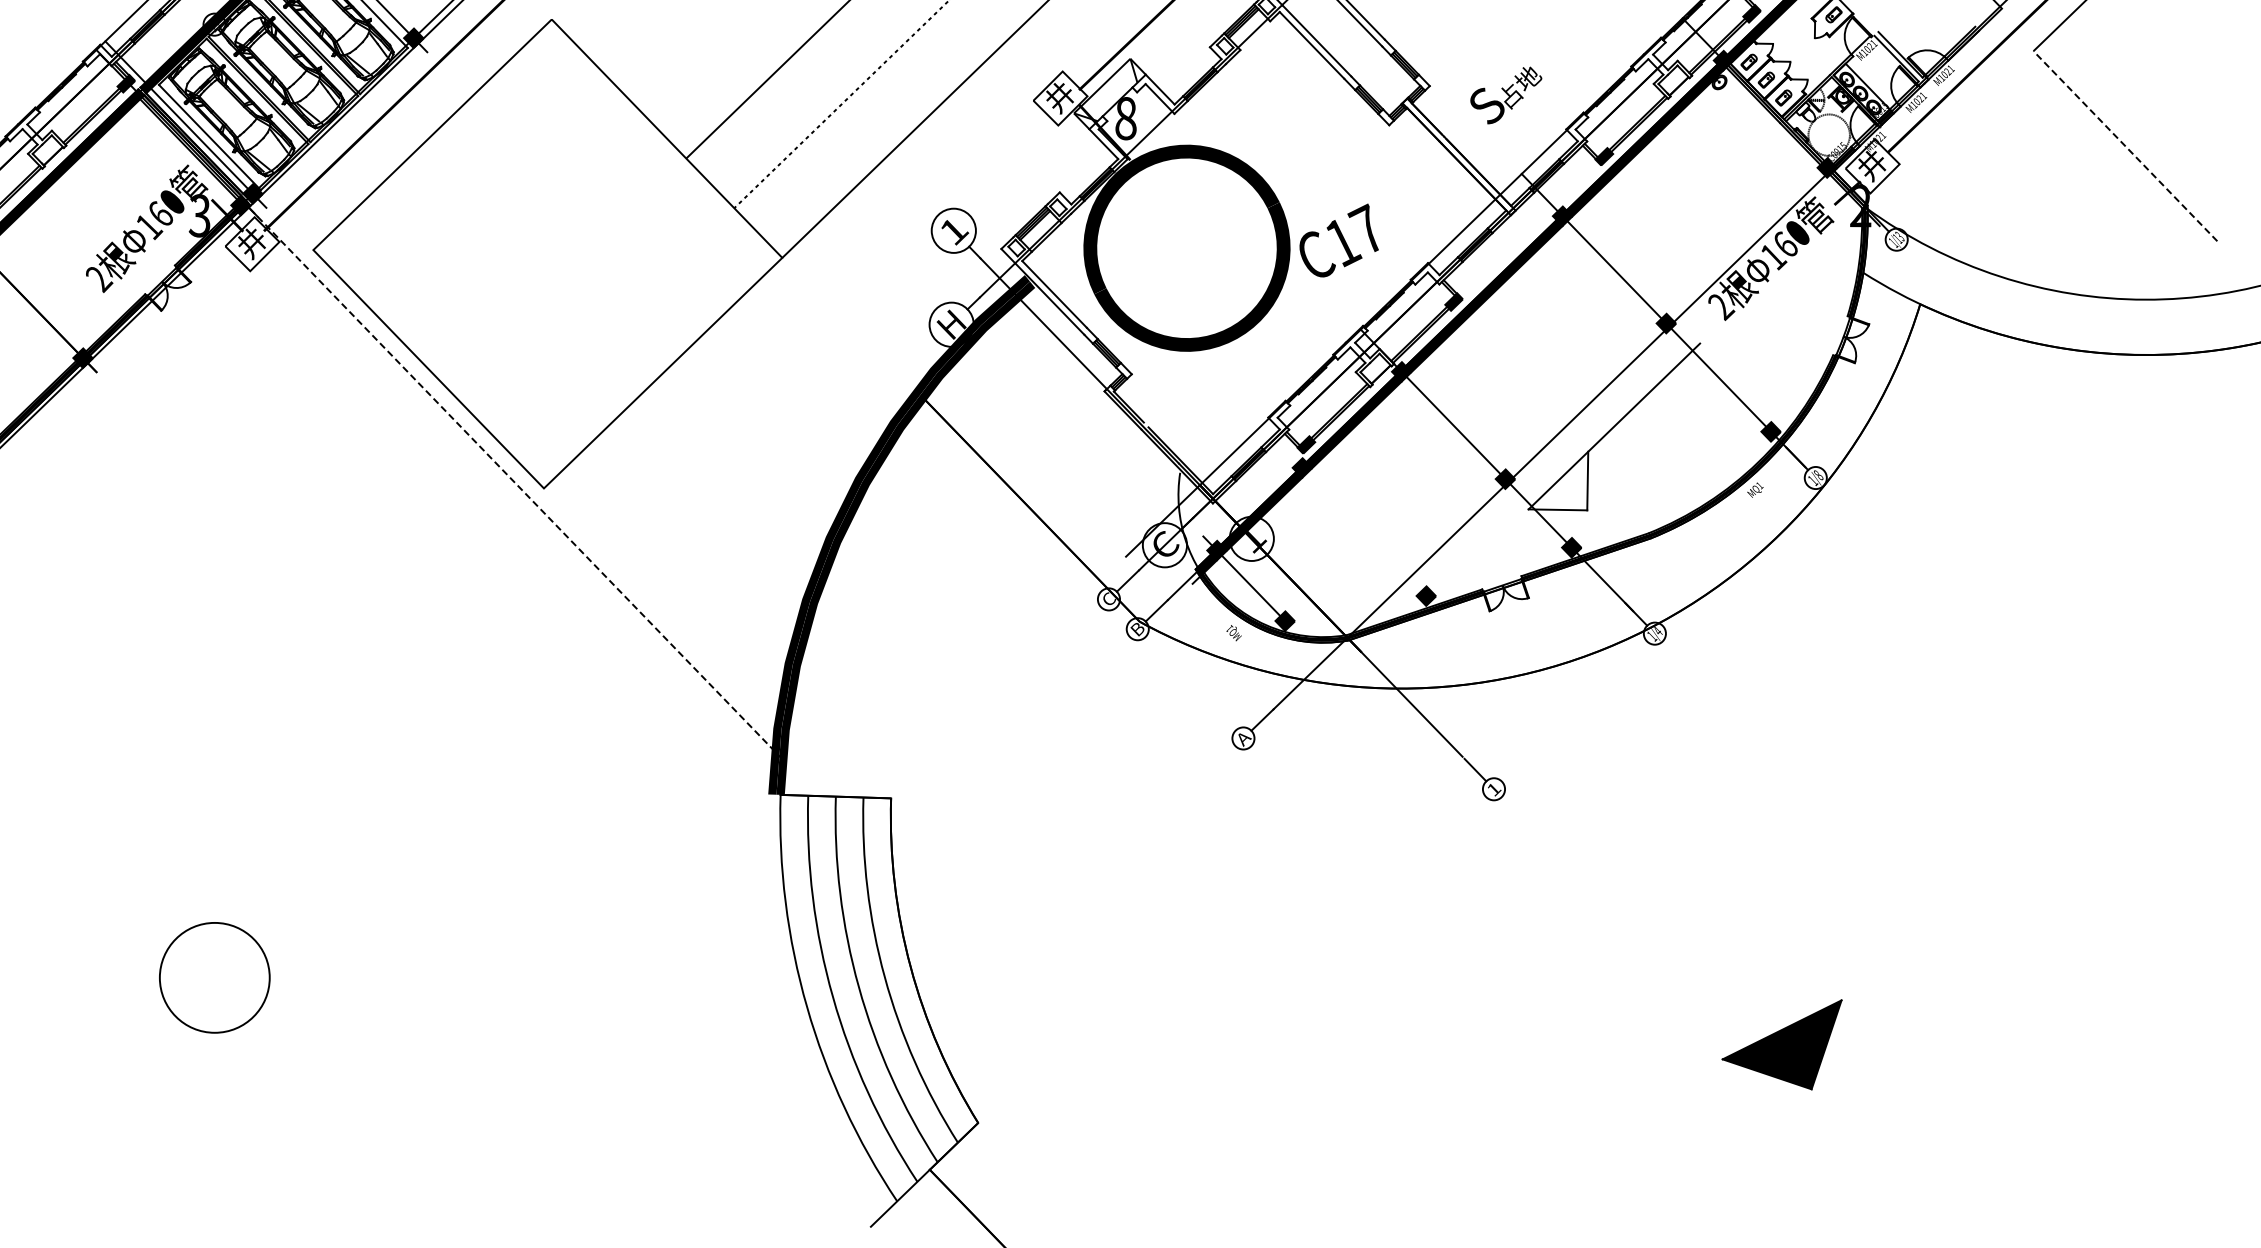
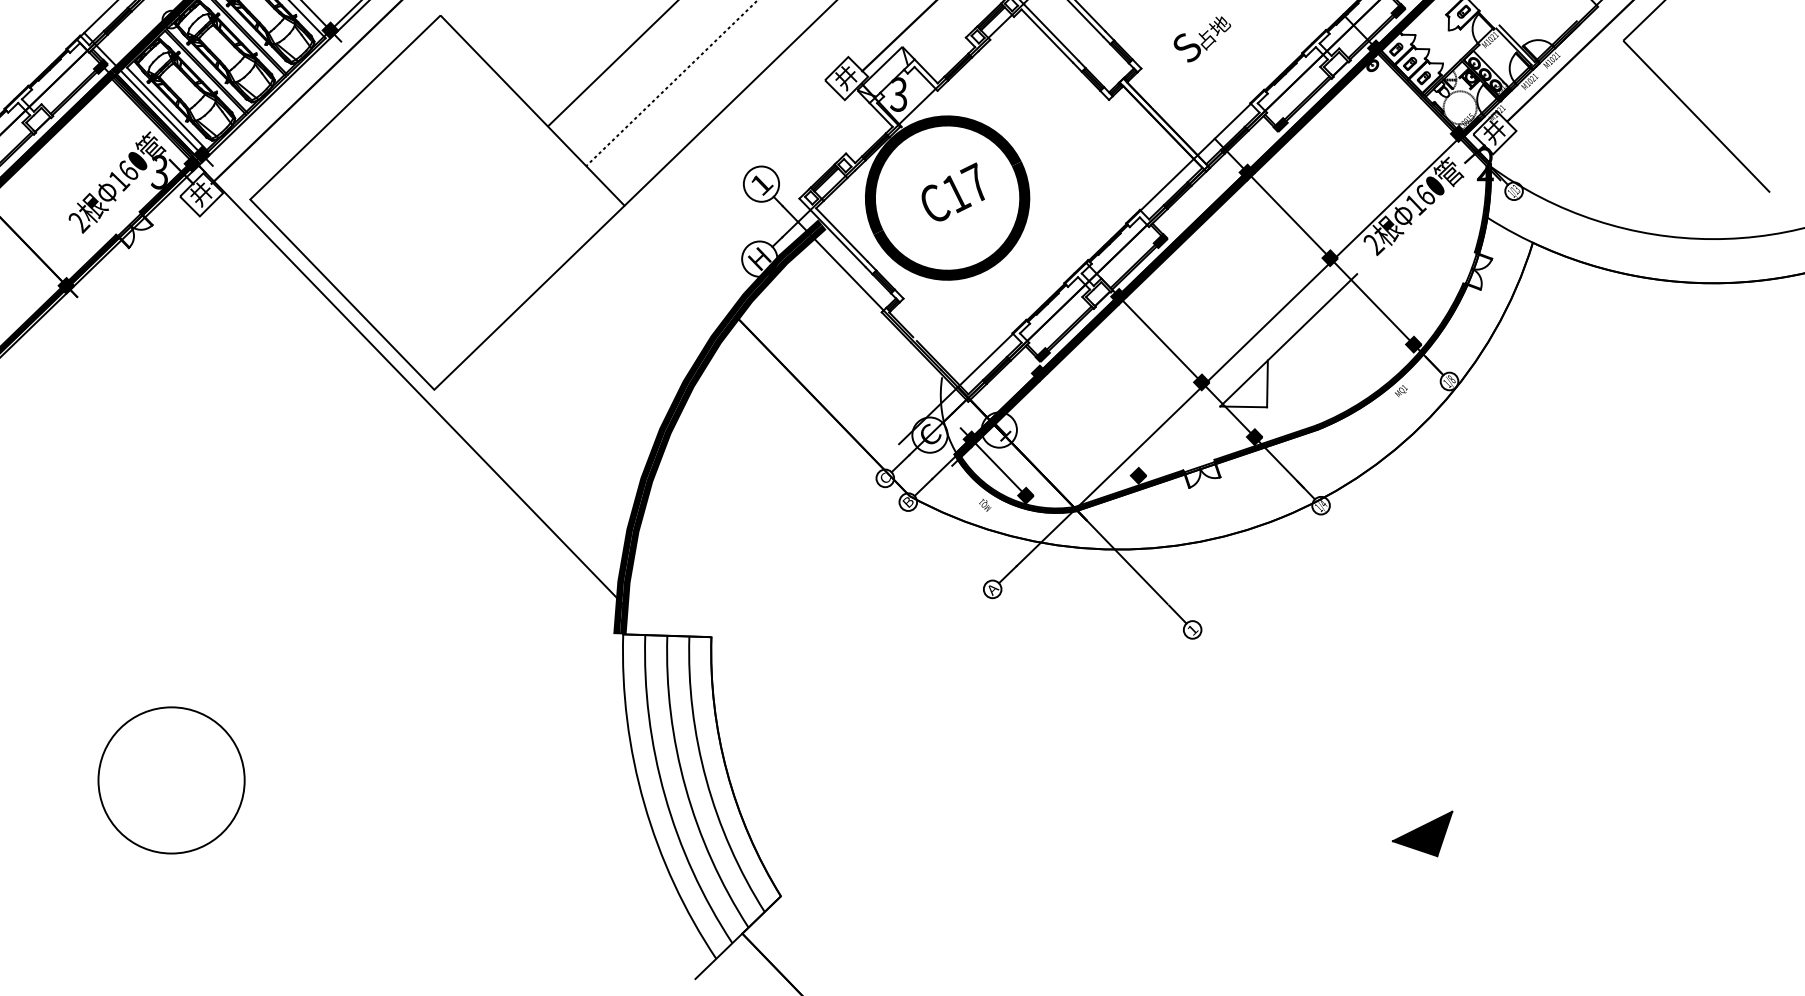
text: (1506, 95) -> (1202, 39), moved
text: (1125, 118) -> (898, 94), 8 -> 3
line: (2125, 145) -> (1696, 116), dashed -> solid
text: (1338, 240) -> (952, 191), moved
line: (515, 483) -> (411, 385), dashed -> solid
circle: (214, 977) -> (171, 780), size x1.67
part: (1781, 1044) -> (1422, 833), size x0.62

